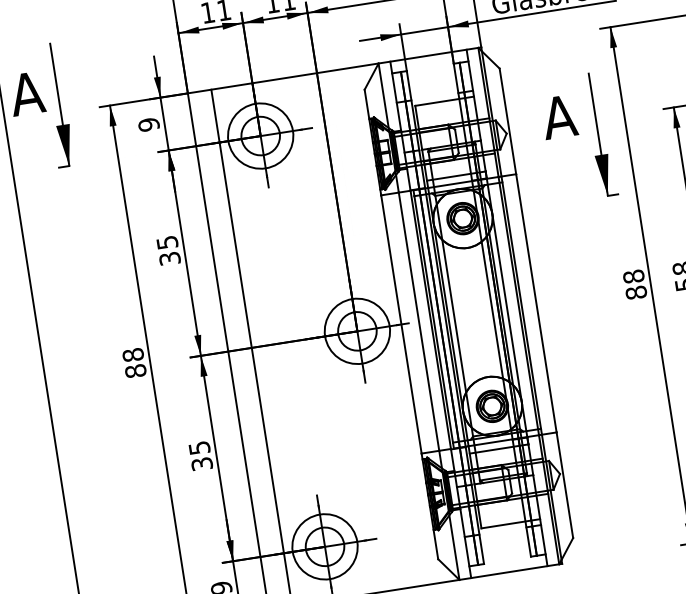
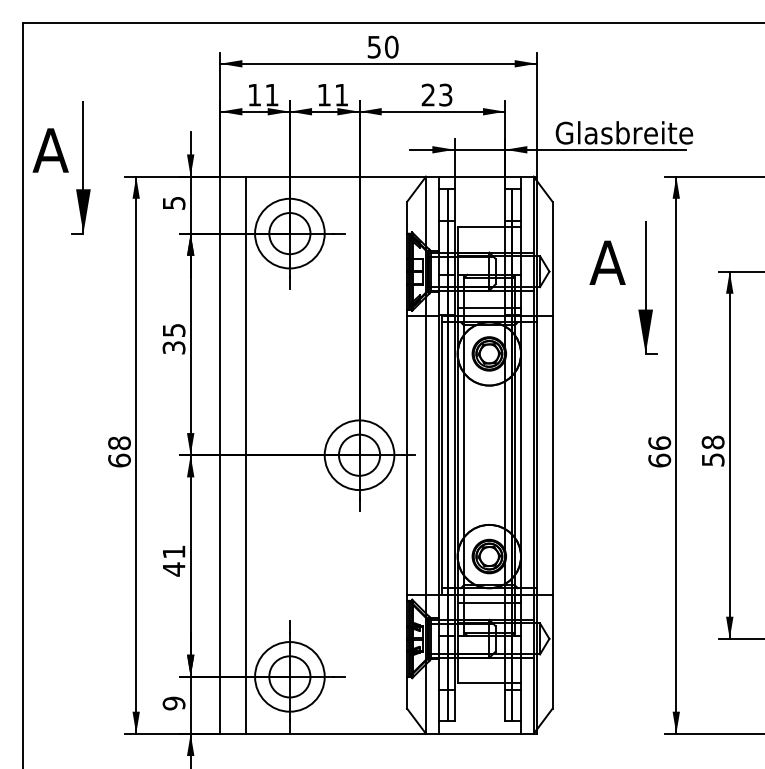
text: (148, 125) -> (173, 203), 9 -> 5
text: (634, 284) -> (659, 451), 88 -> 66
text: (135, 371) -> (119, 460), 88 -> 68
text: (200, 455) -> (173, 560), 35 -> 41

